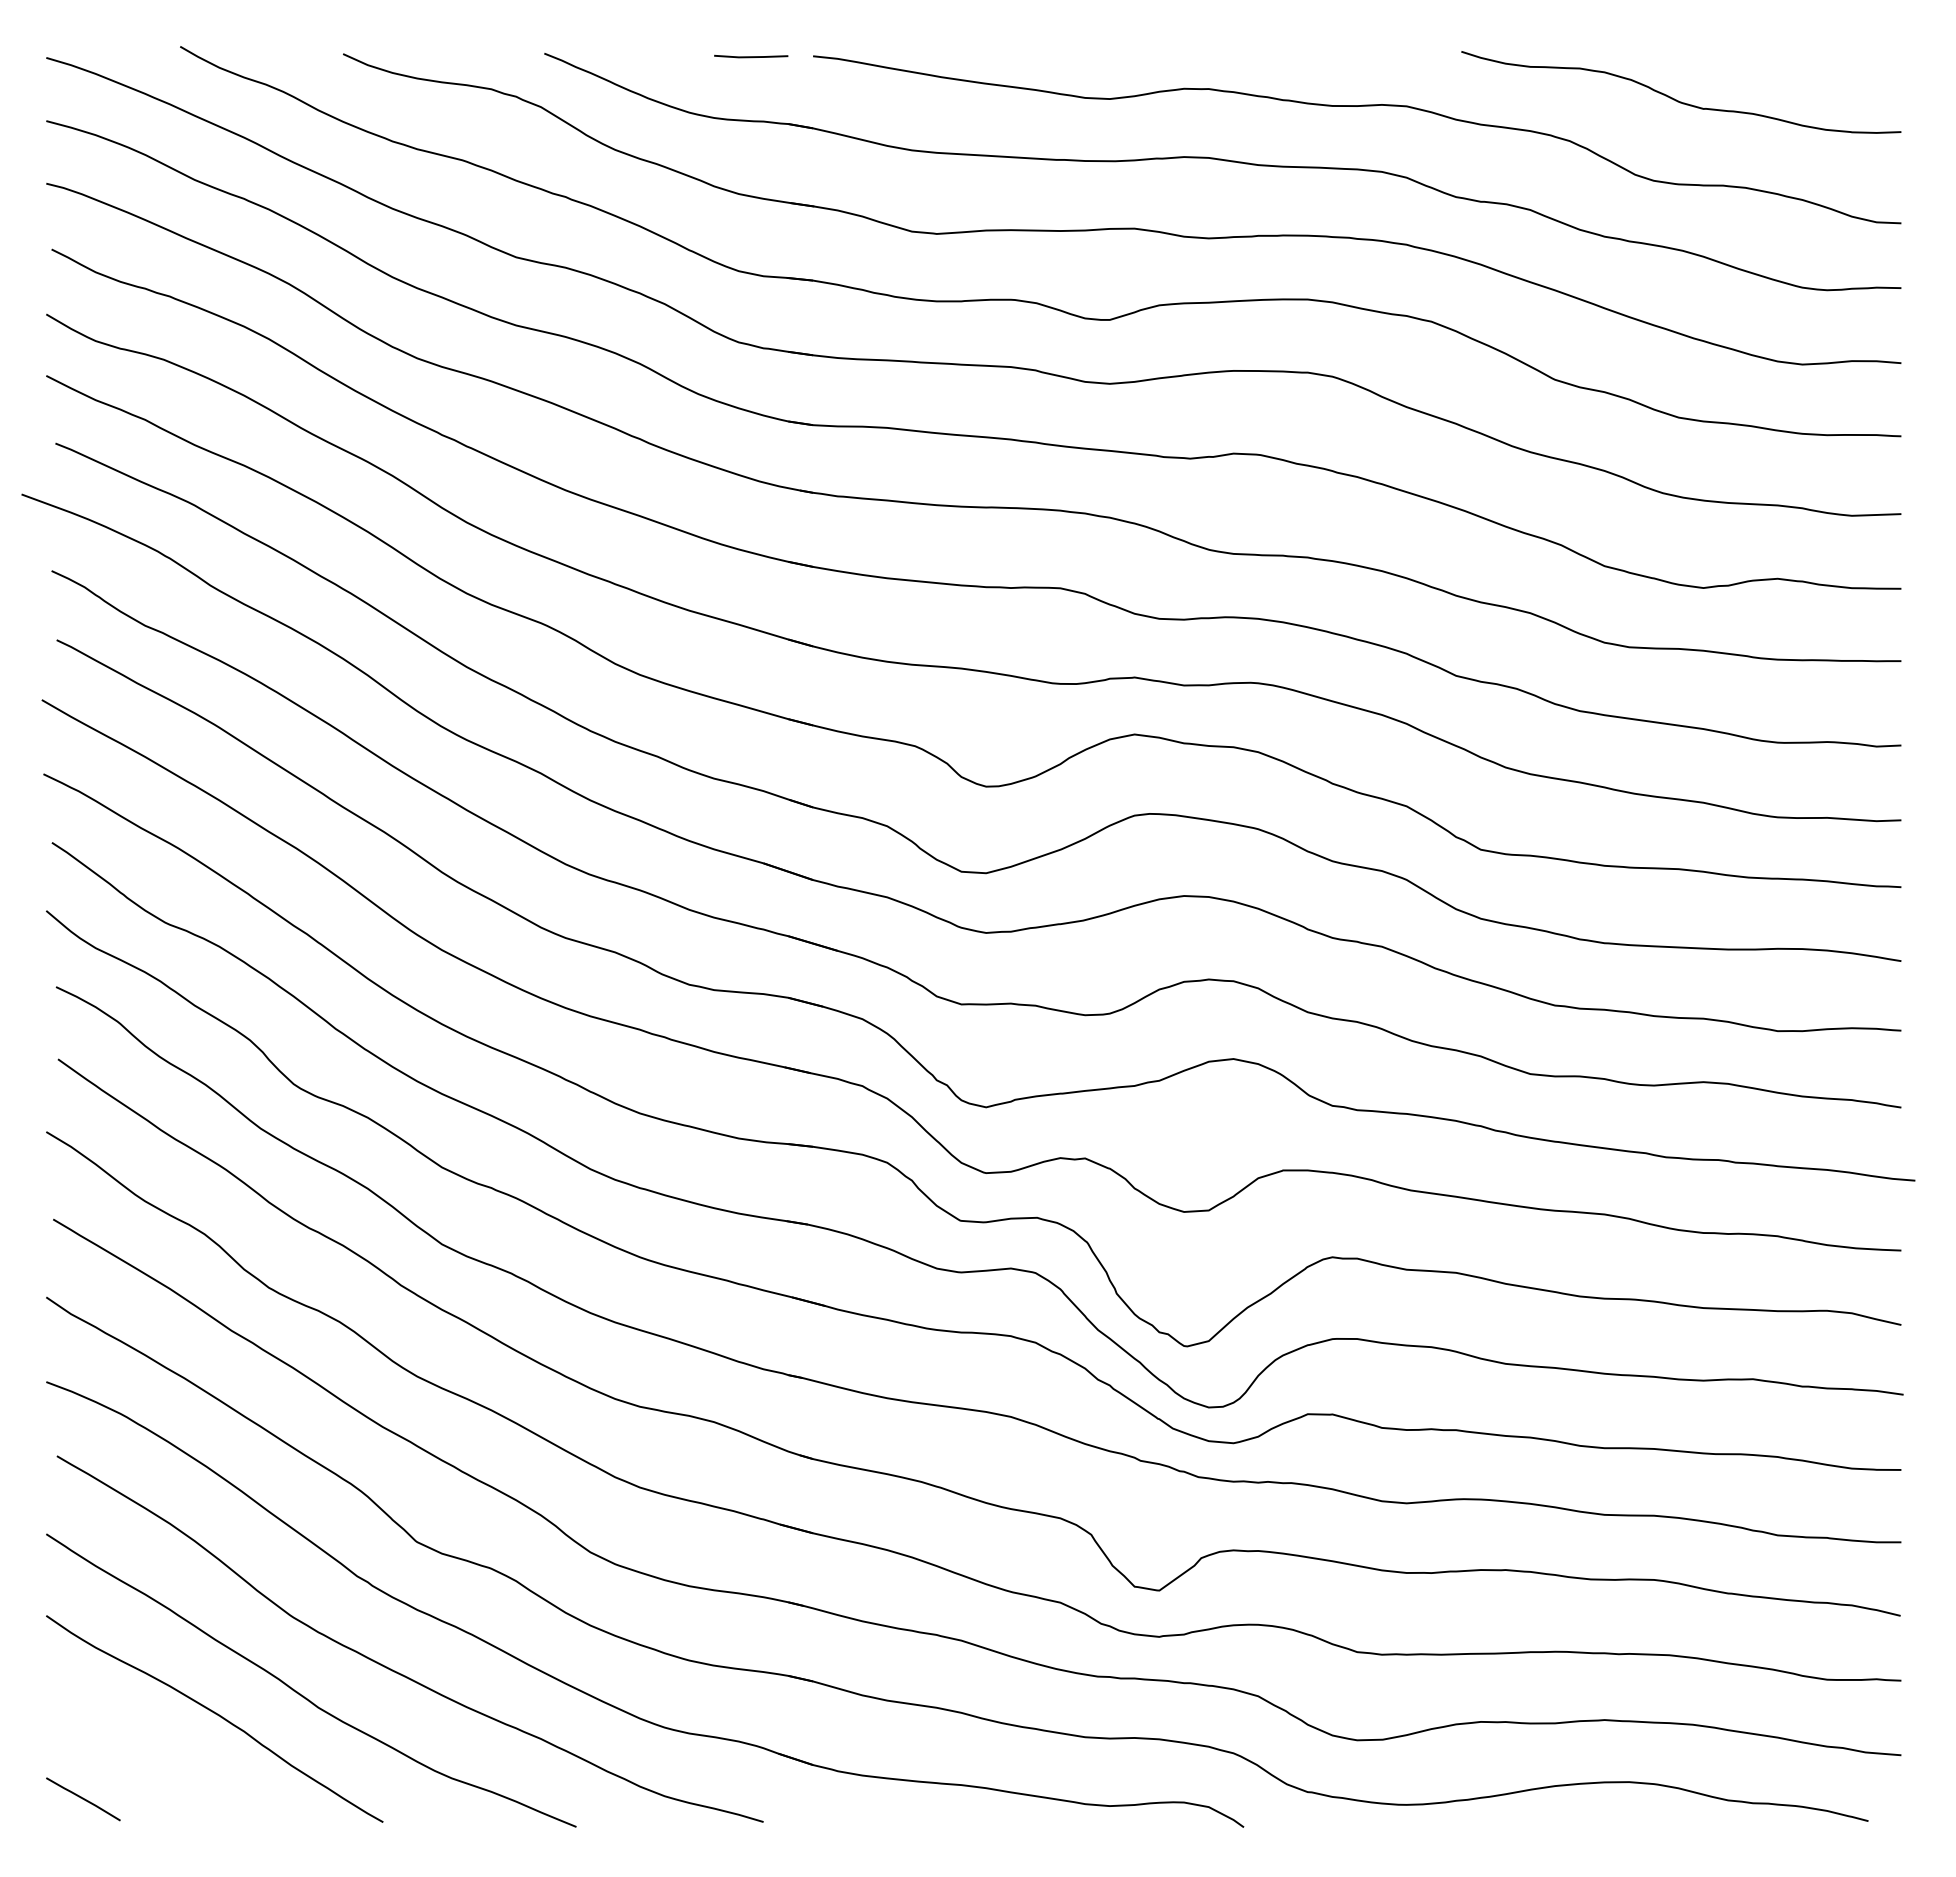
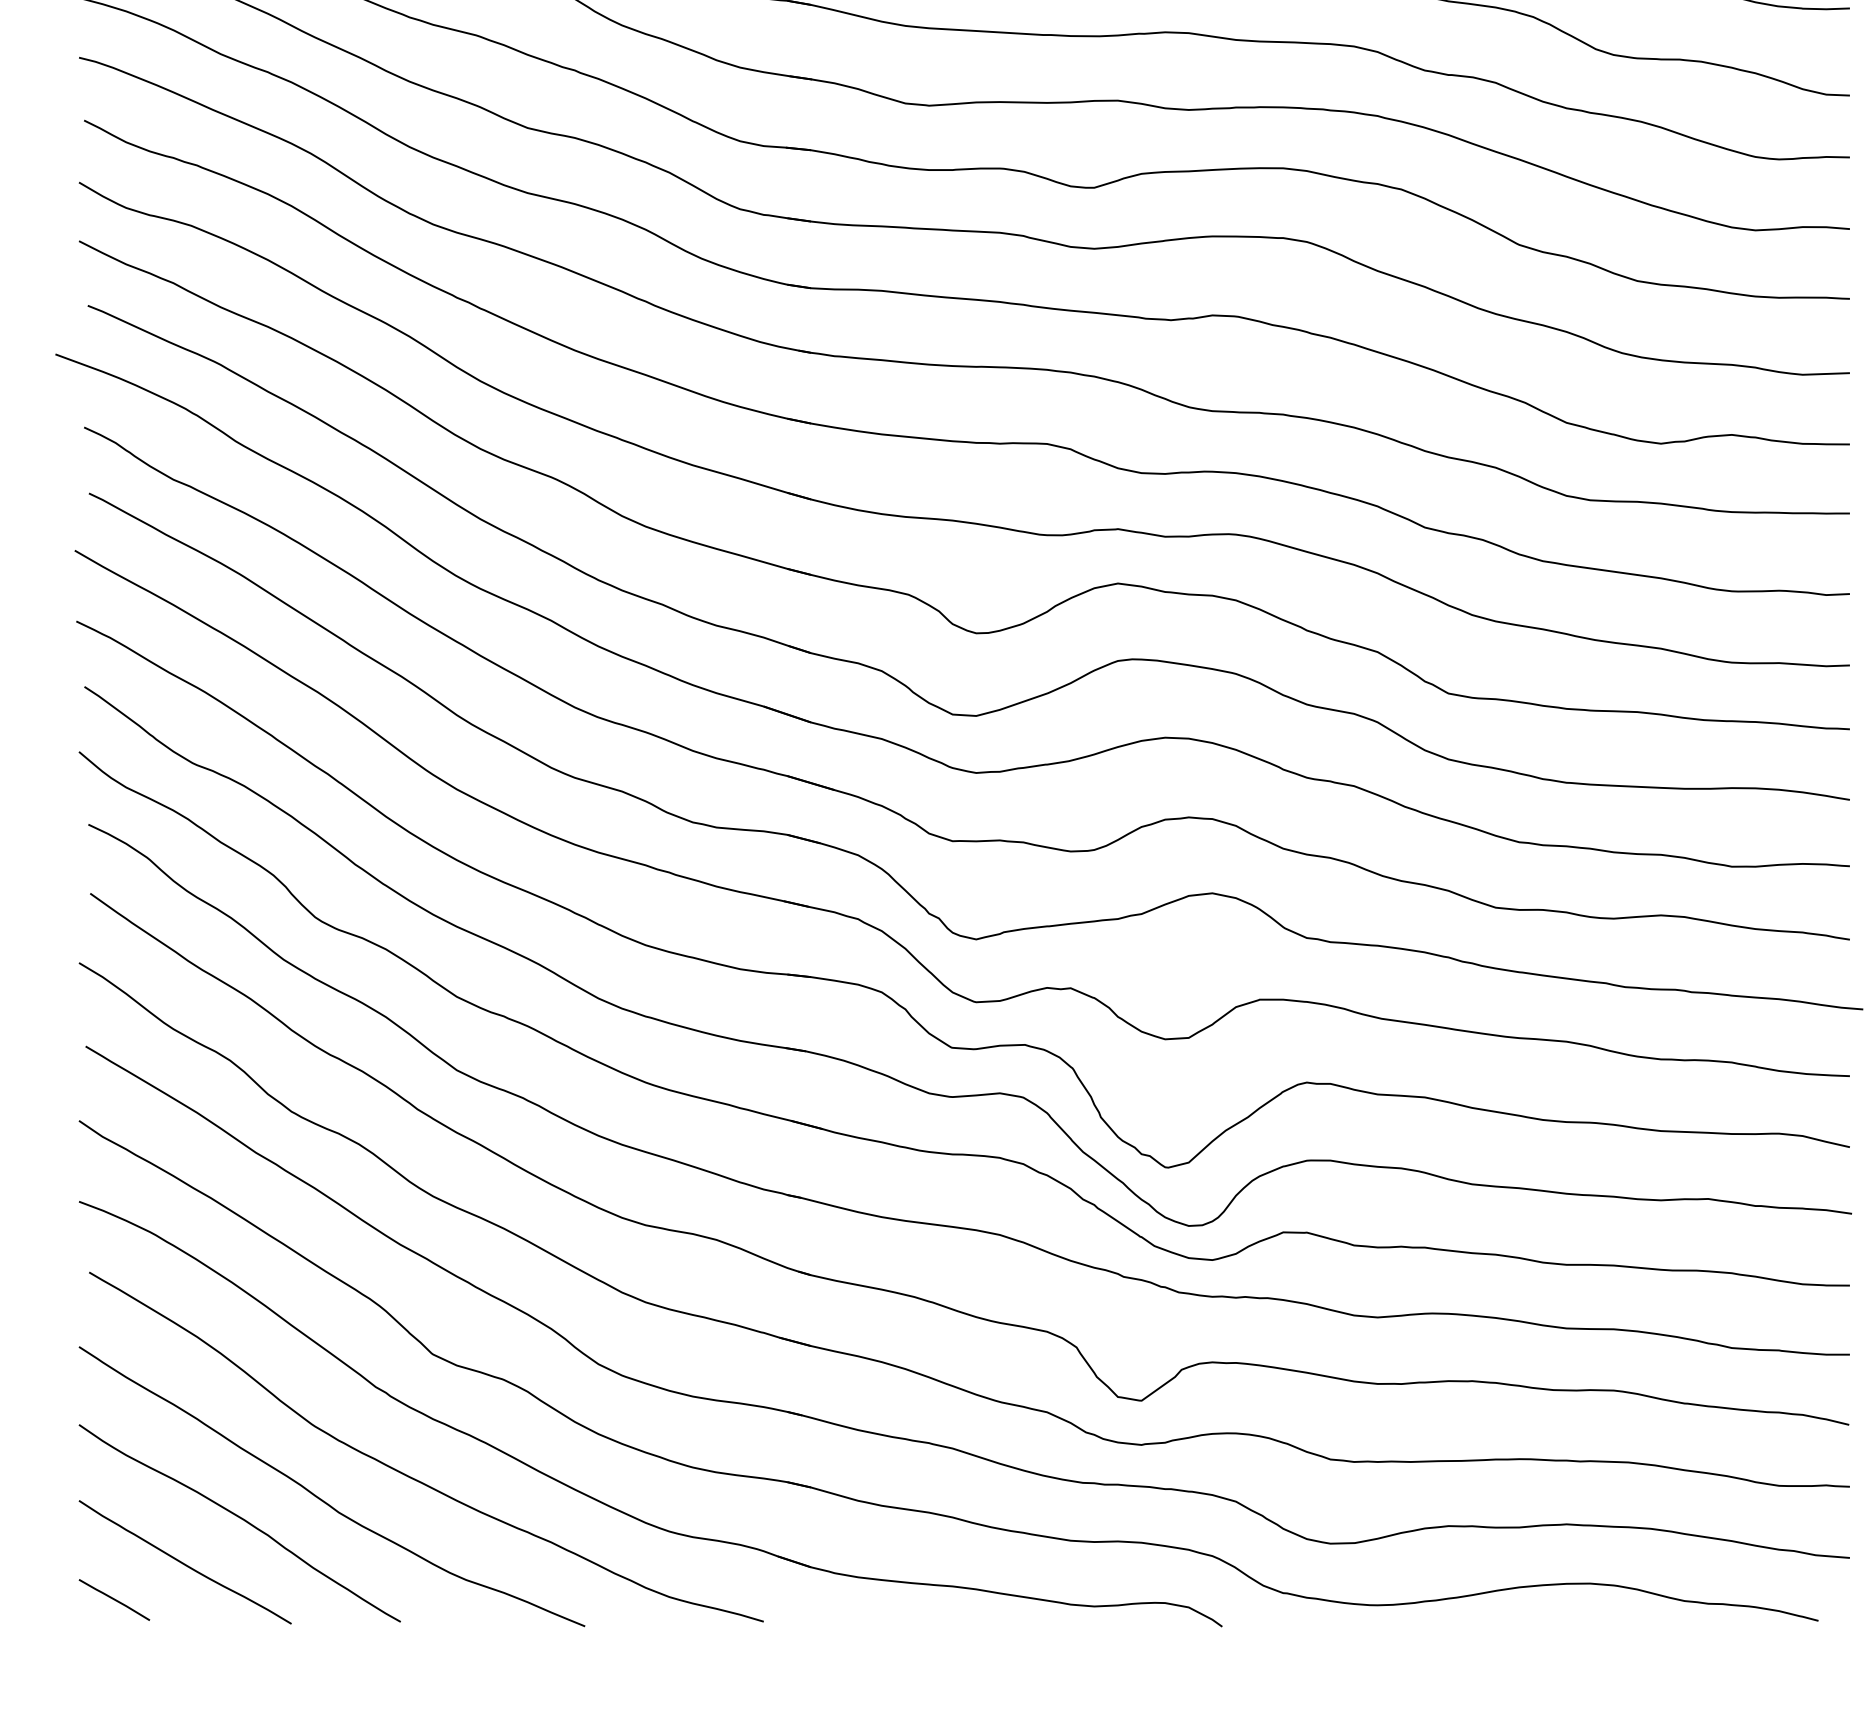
curve: (156, 1760) -> (184, 1562), added

